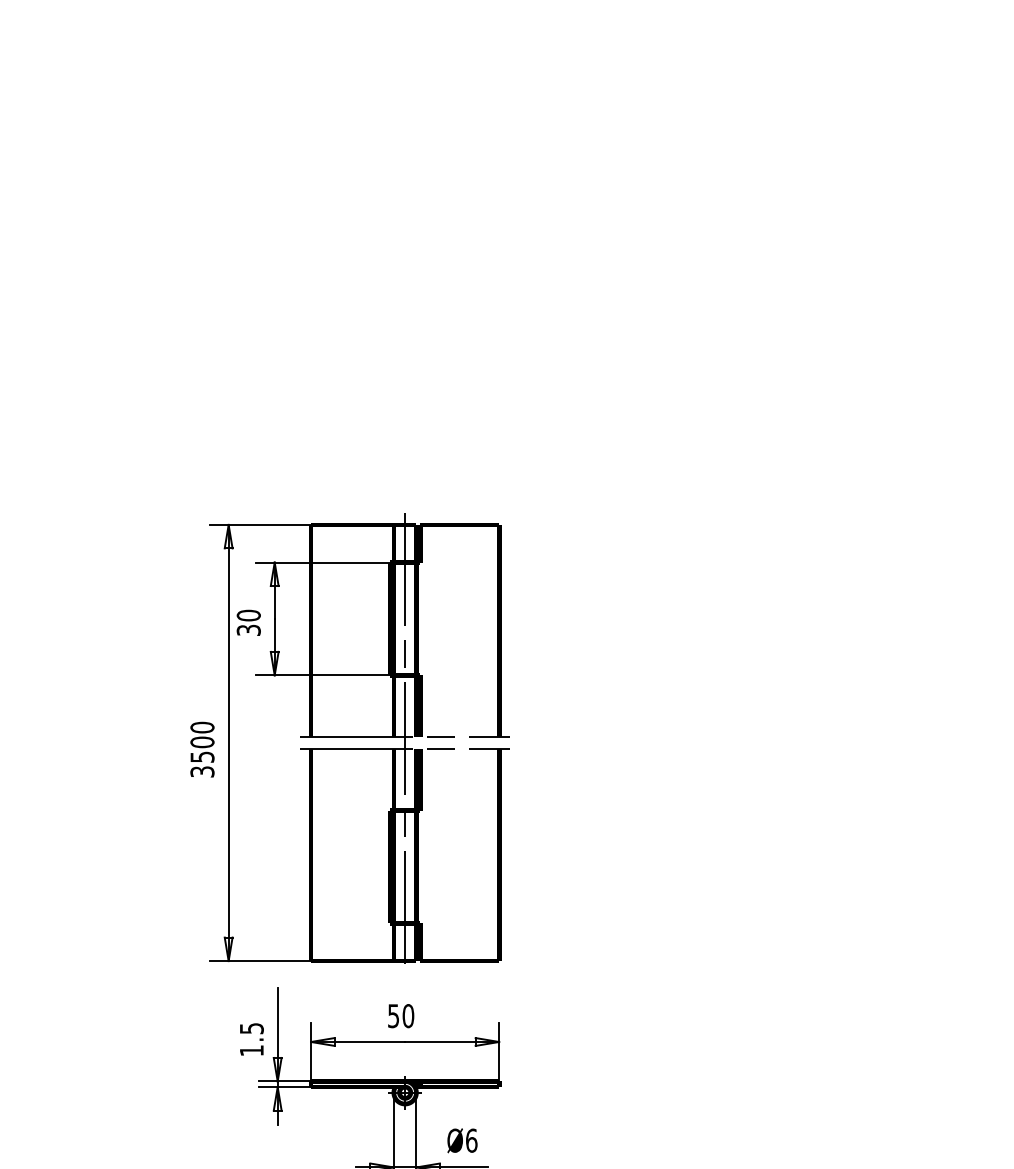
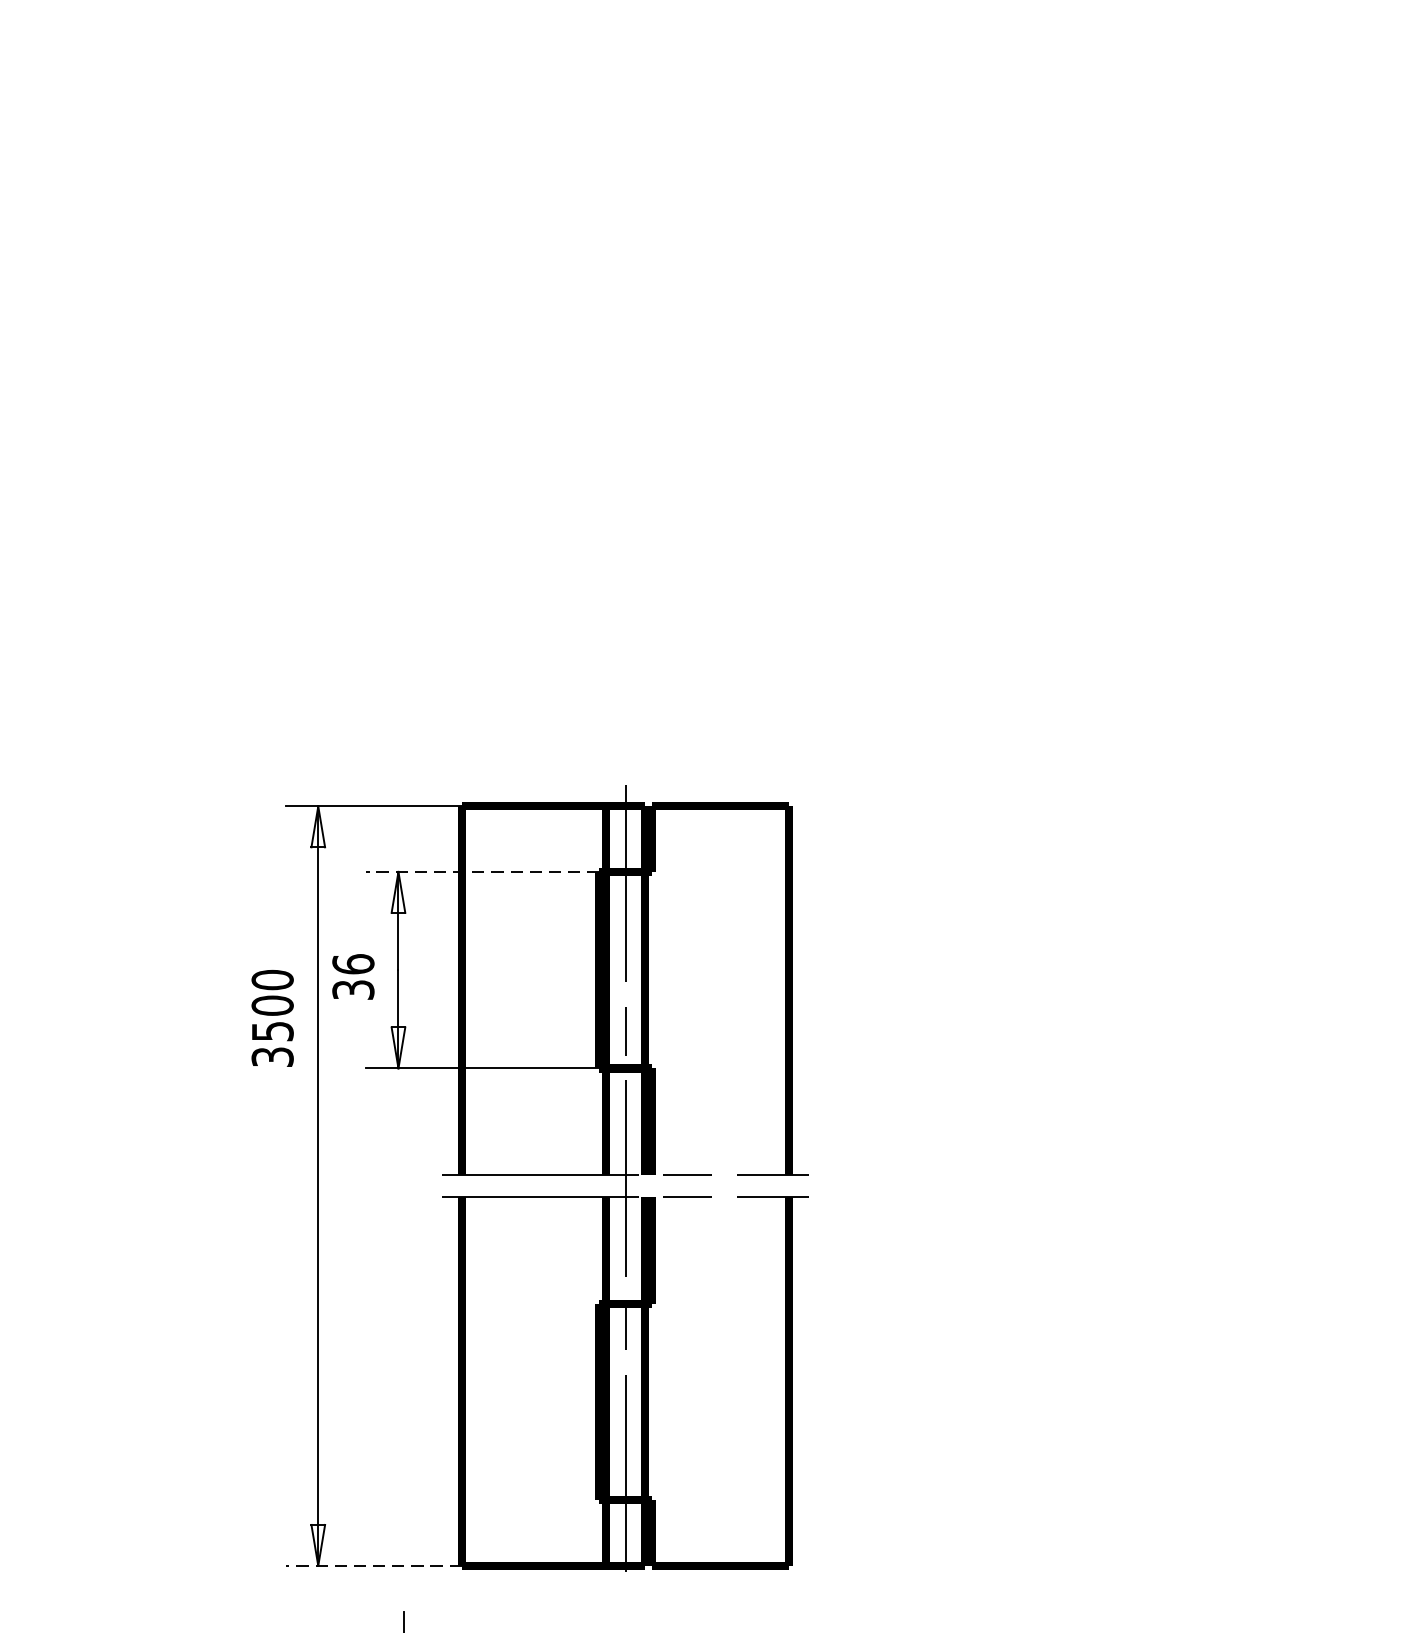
line: (322, 562) -> (481, 871), solid -> dashed
text: (248, 615) -> (352, 964), 30 -> 36
text: (202, 749) -> (272, 1018), moved
line: (260, 961) -> (373, 1566), solid -> dashed

